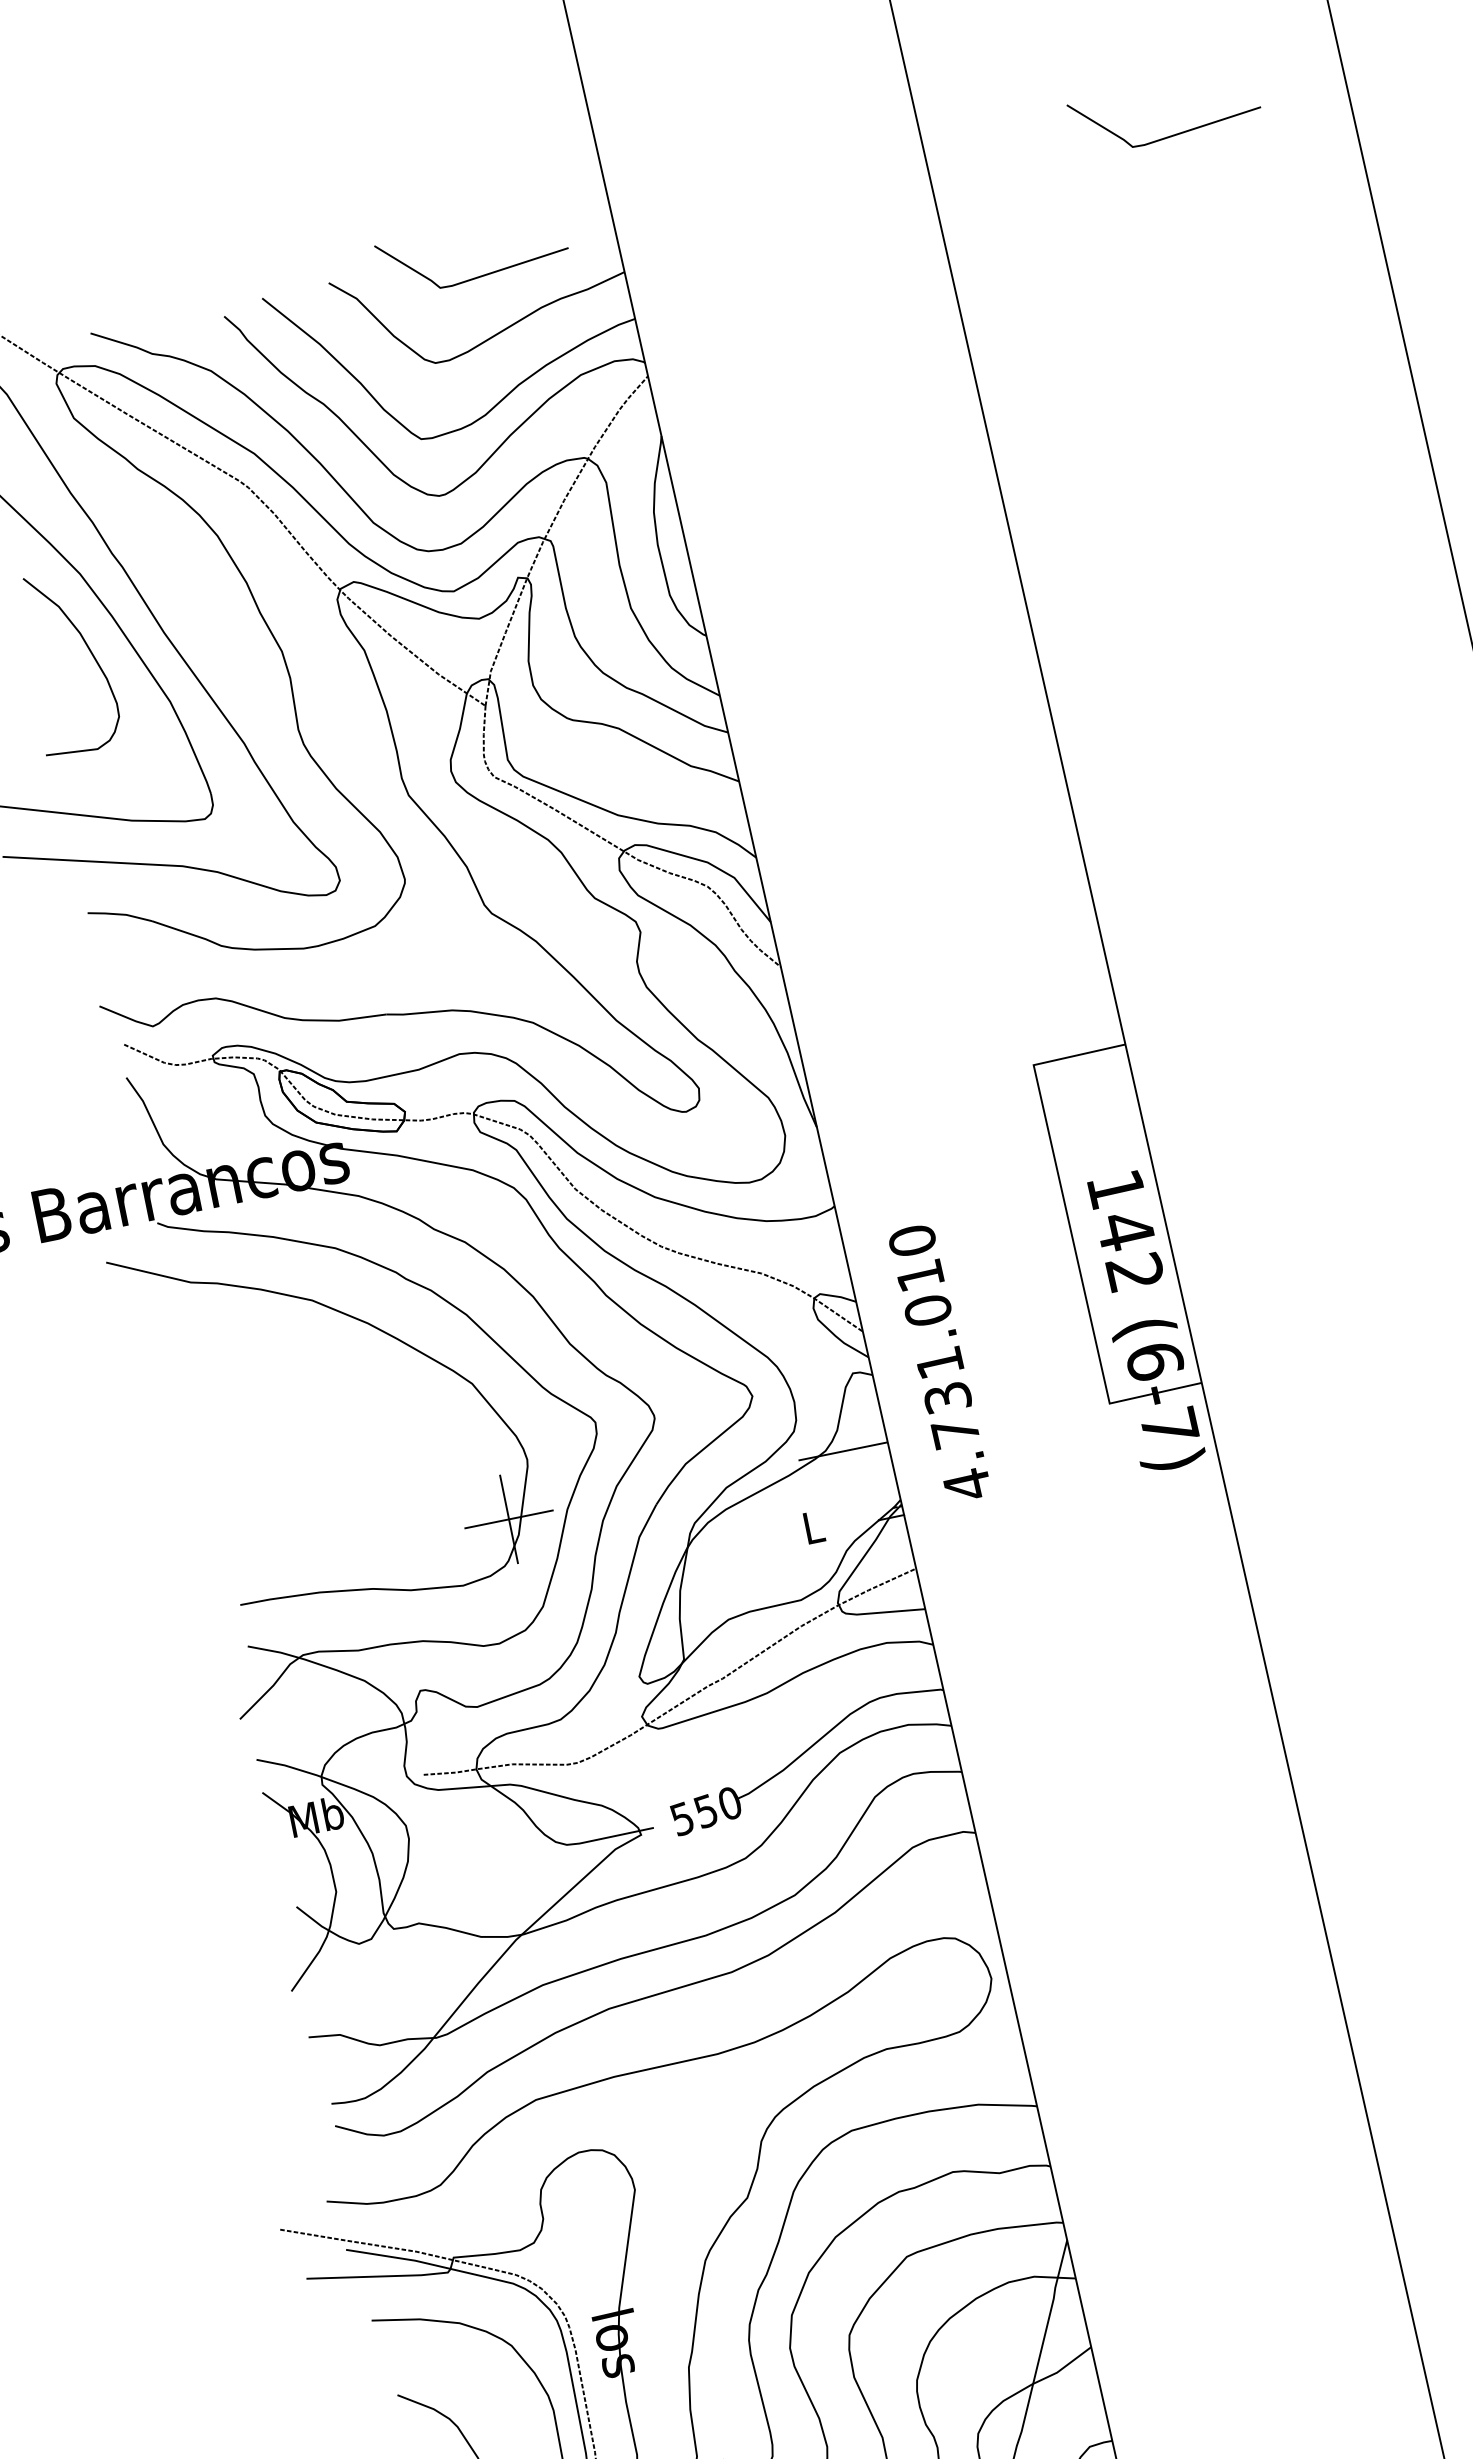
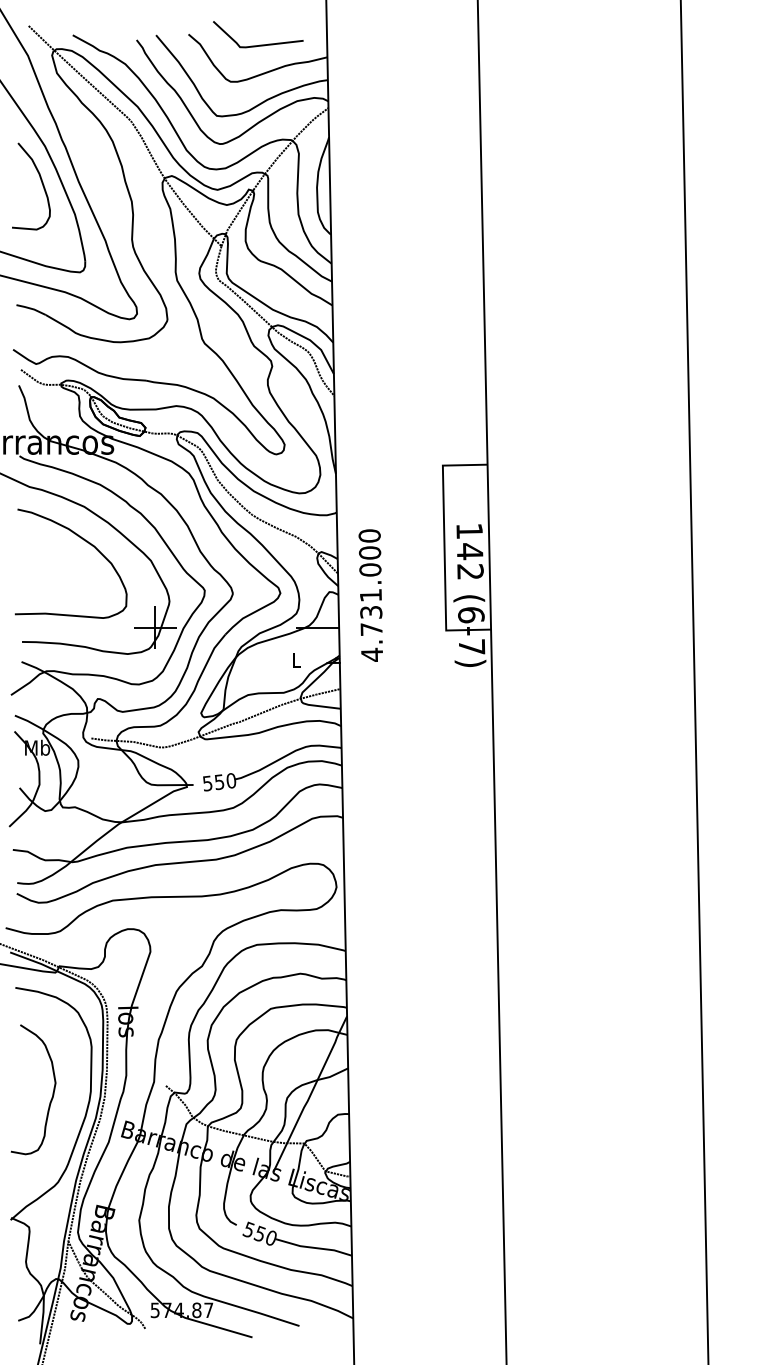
line: (1171, 133) -> (595, 44), removed
text: (920, 1274) -> (370, 552), 4.731.010 -> 4.731.000
curve: (331, 1373) -> (86, 542), added

